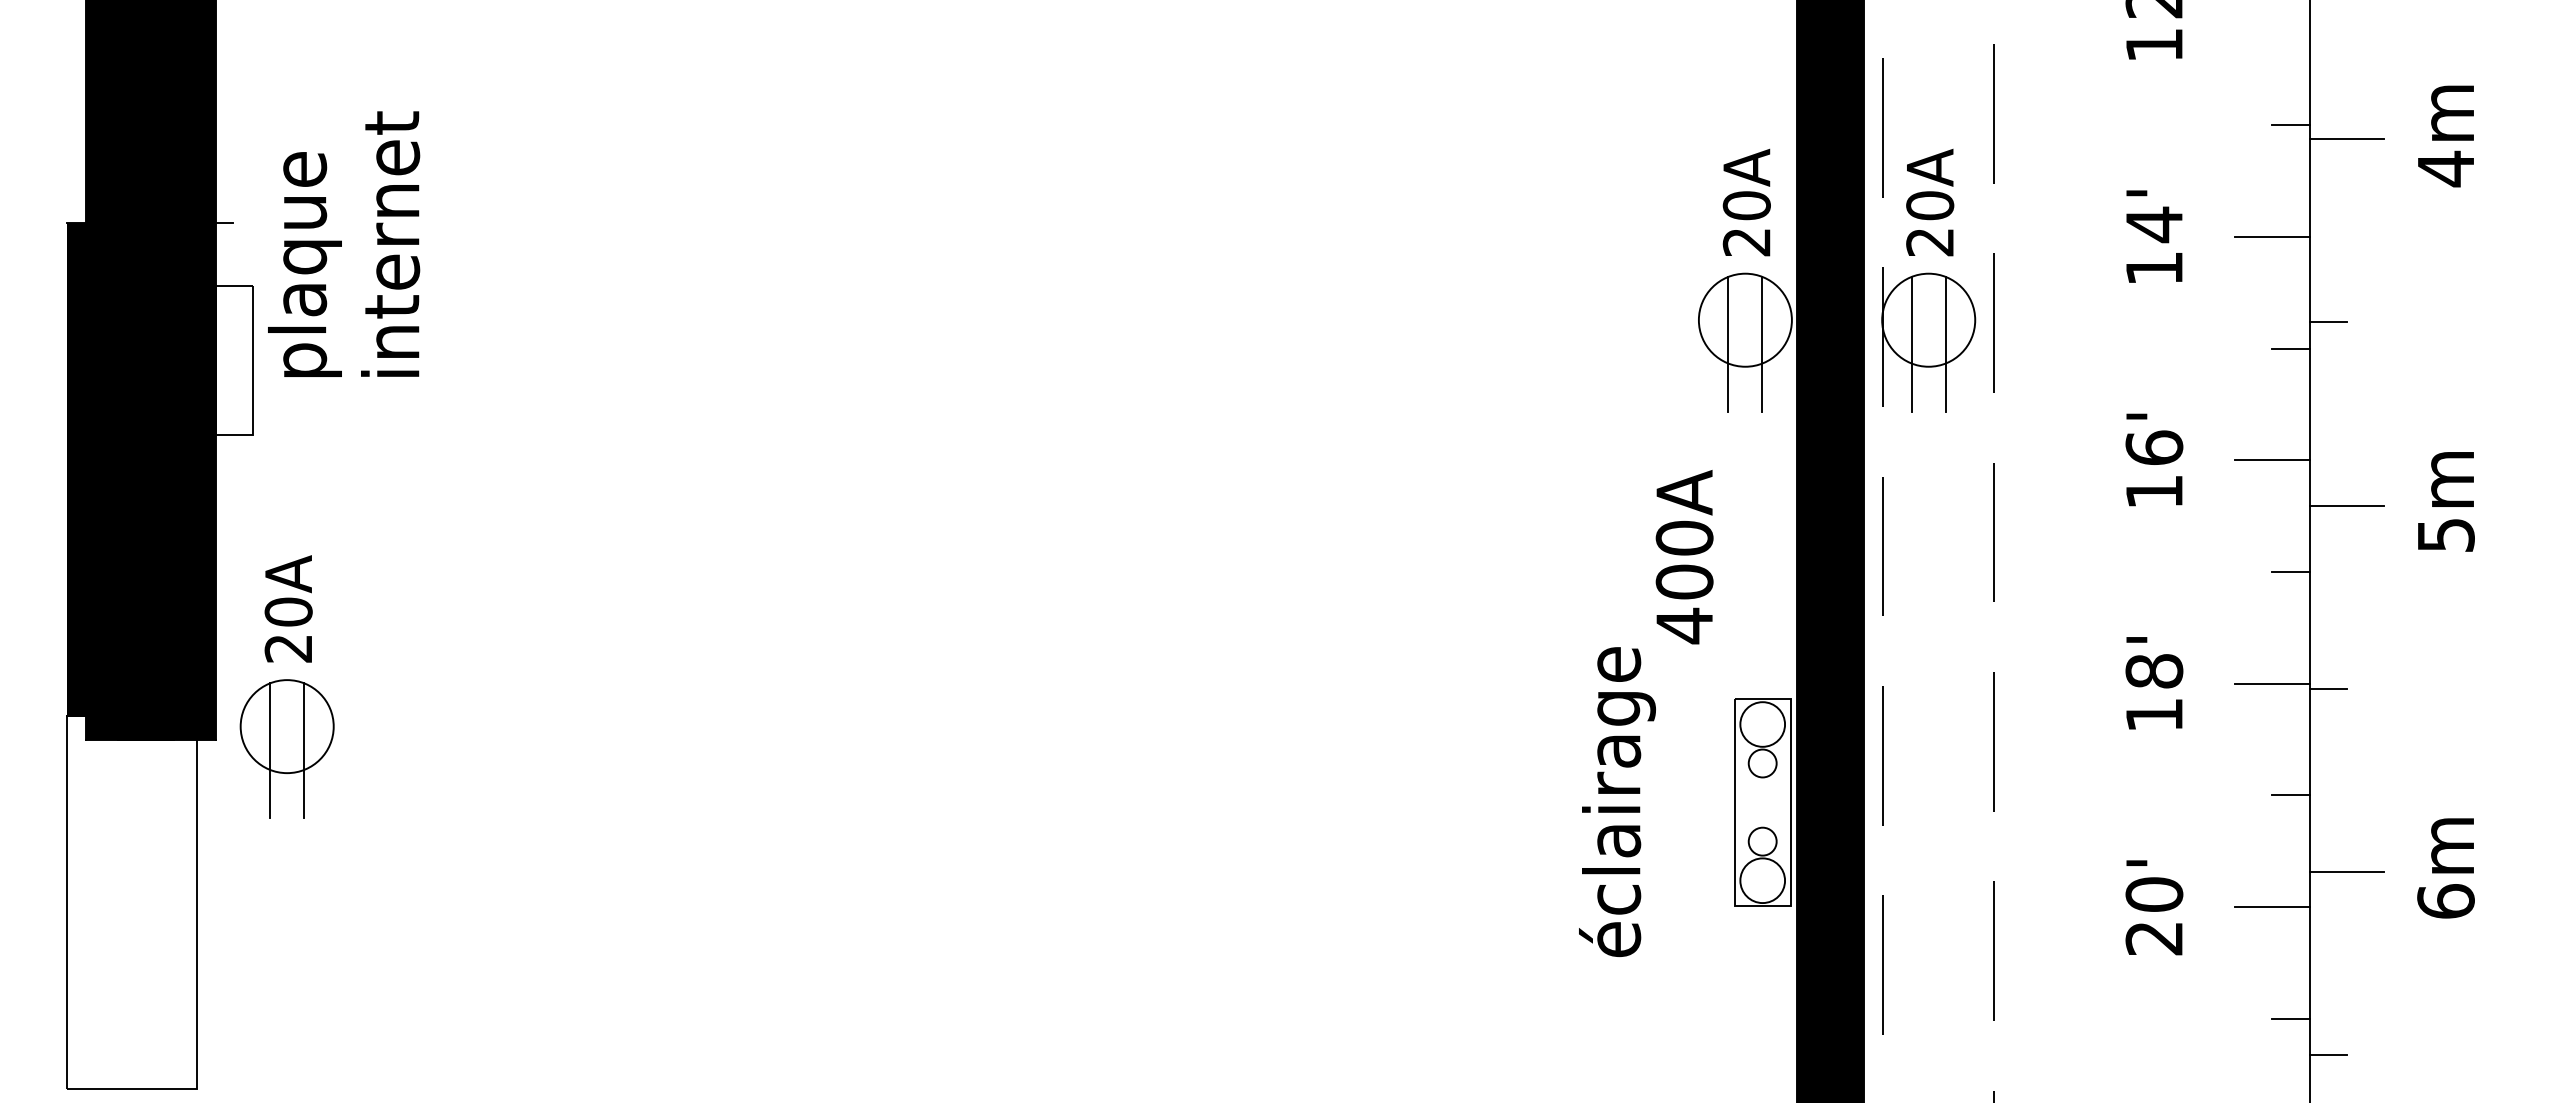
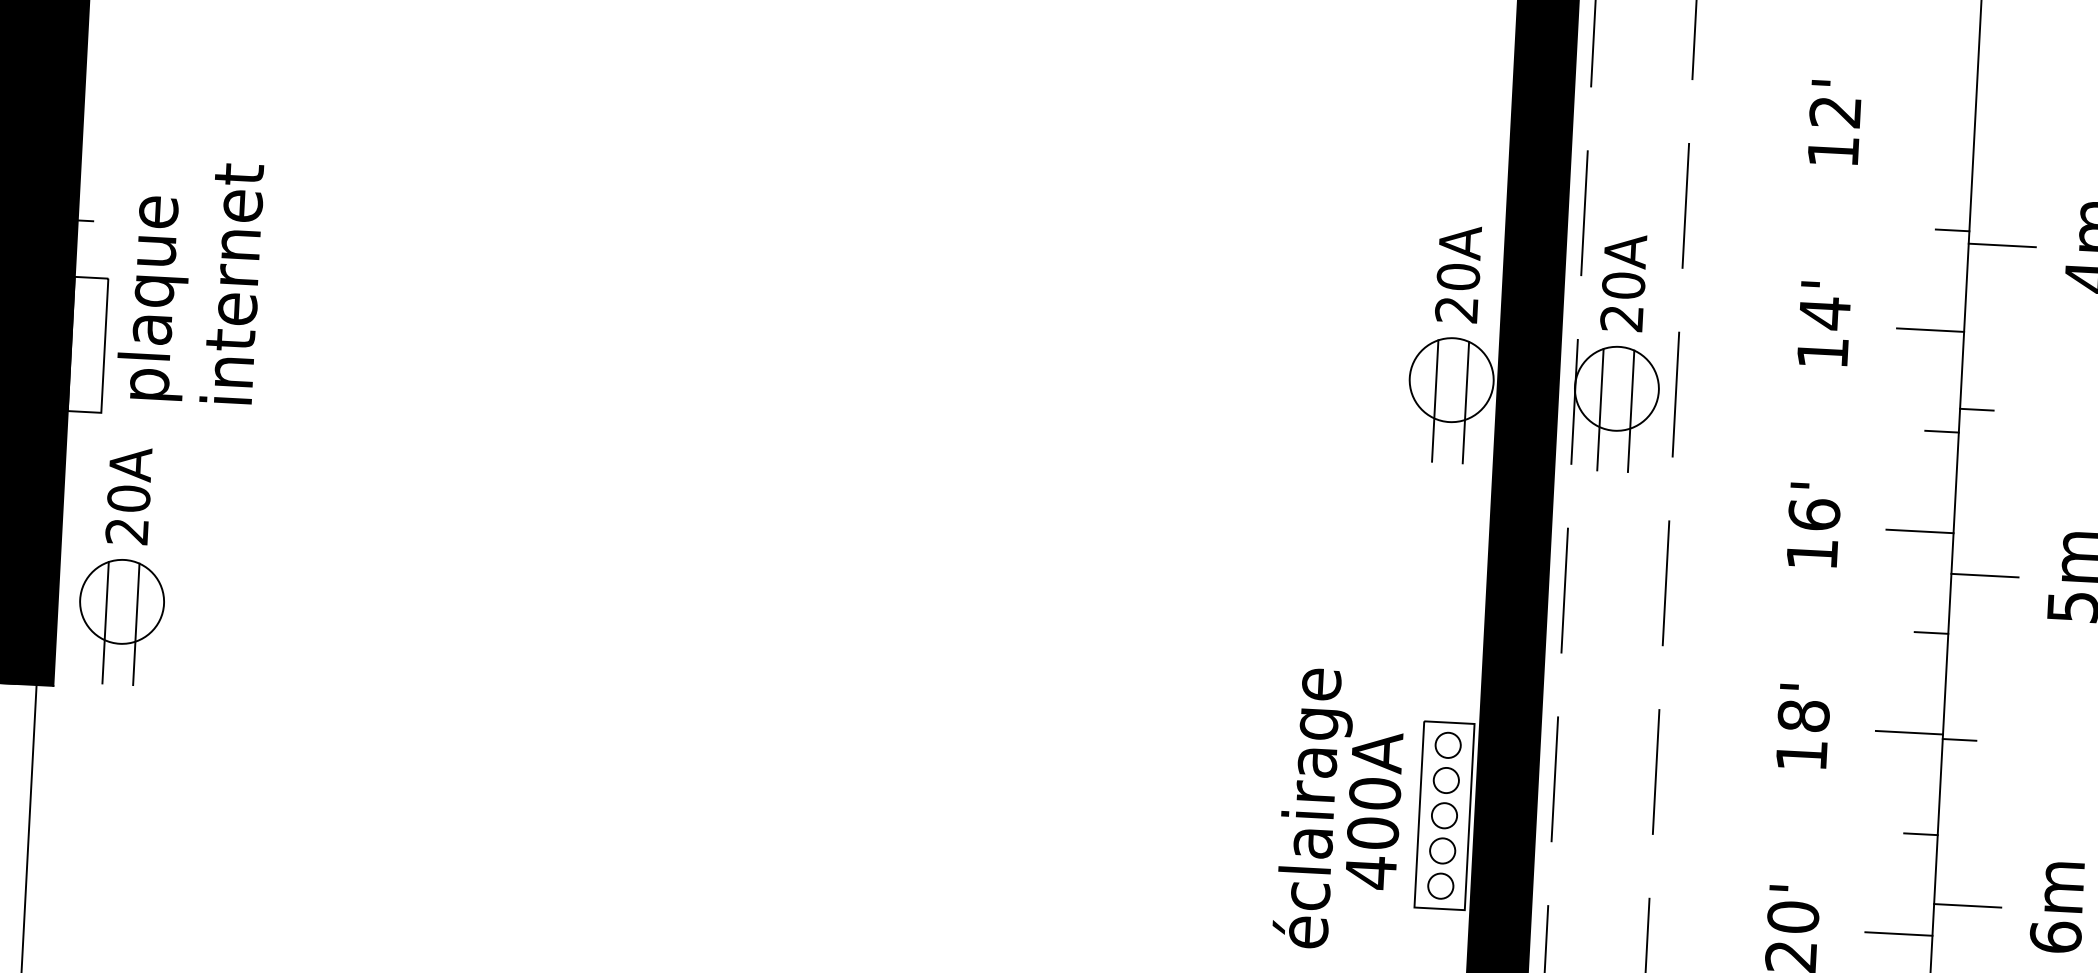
text: (344, 243) -> (190, 280), moved
text: (1684, 557) -> (1374, 811), moved
part: (286, 686) -> (123, 565), moved
circle: (1762, 724) -> (1448, 745), size x0.62
circle: (1762, 802) -> (1444, 815), added
circle: (1762, 880) -> (1440, 885), size x0.62

